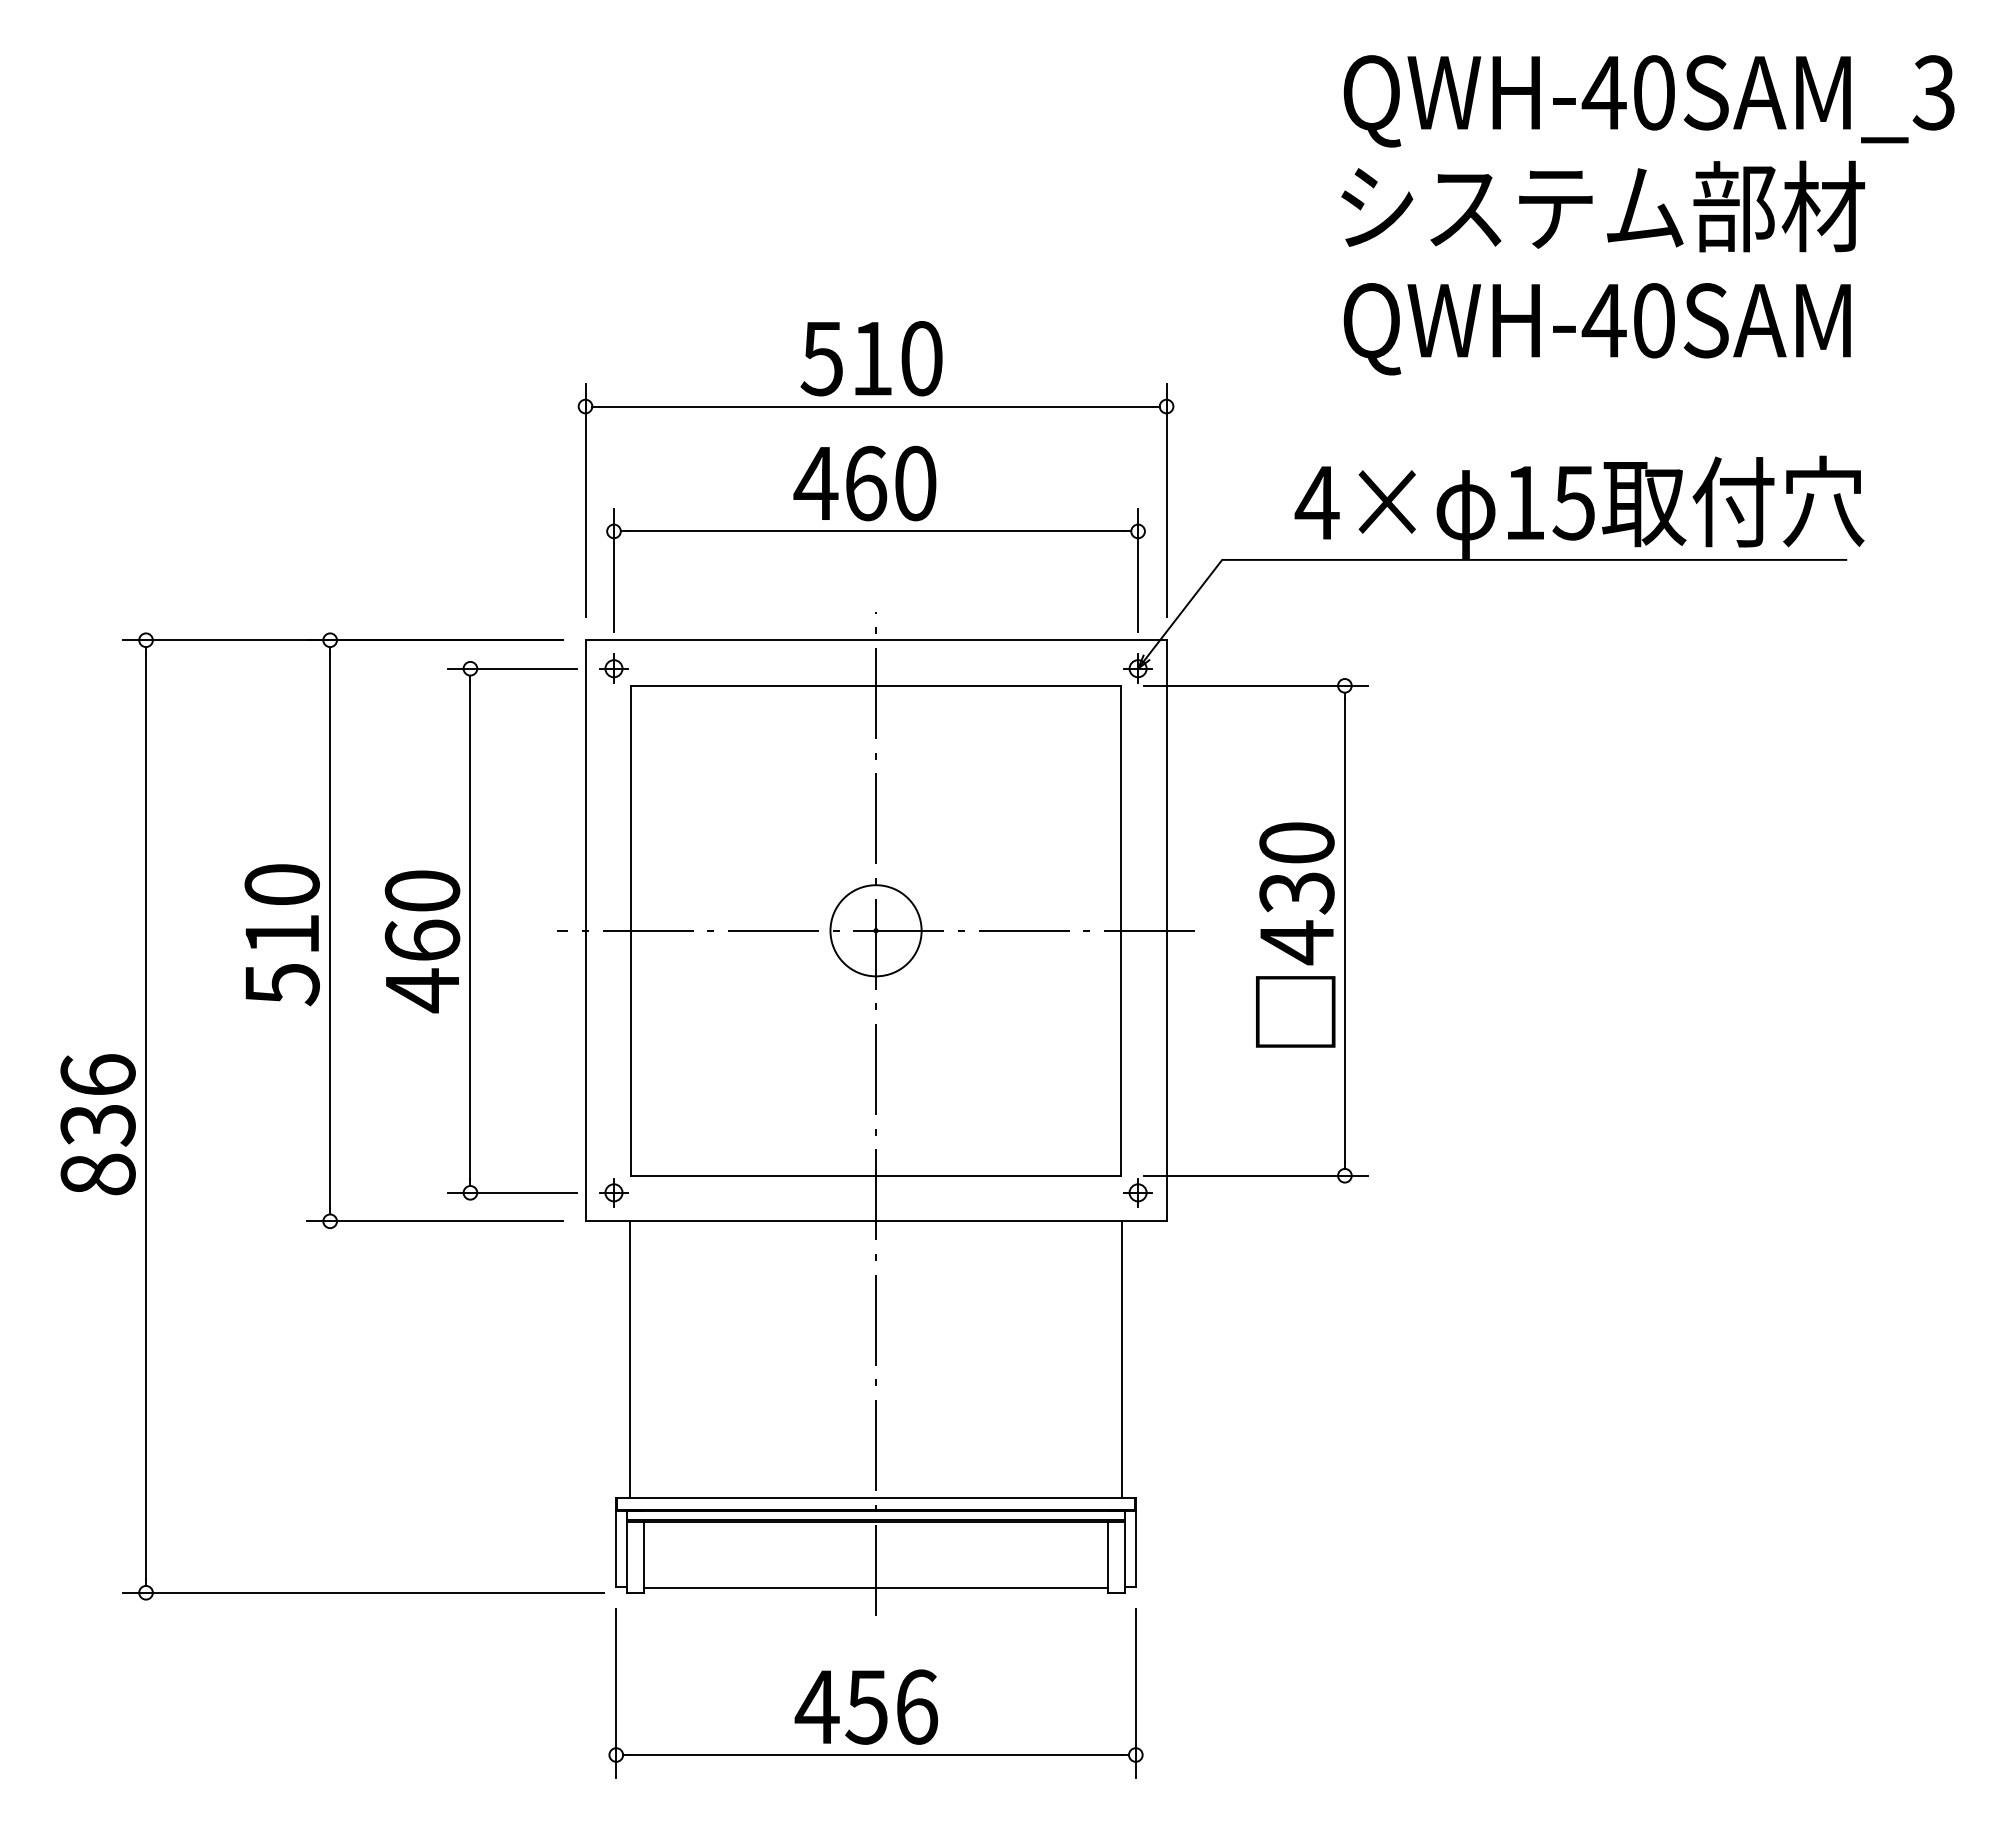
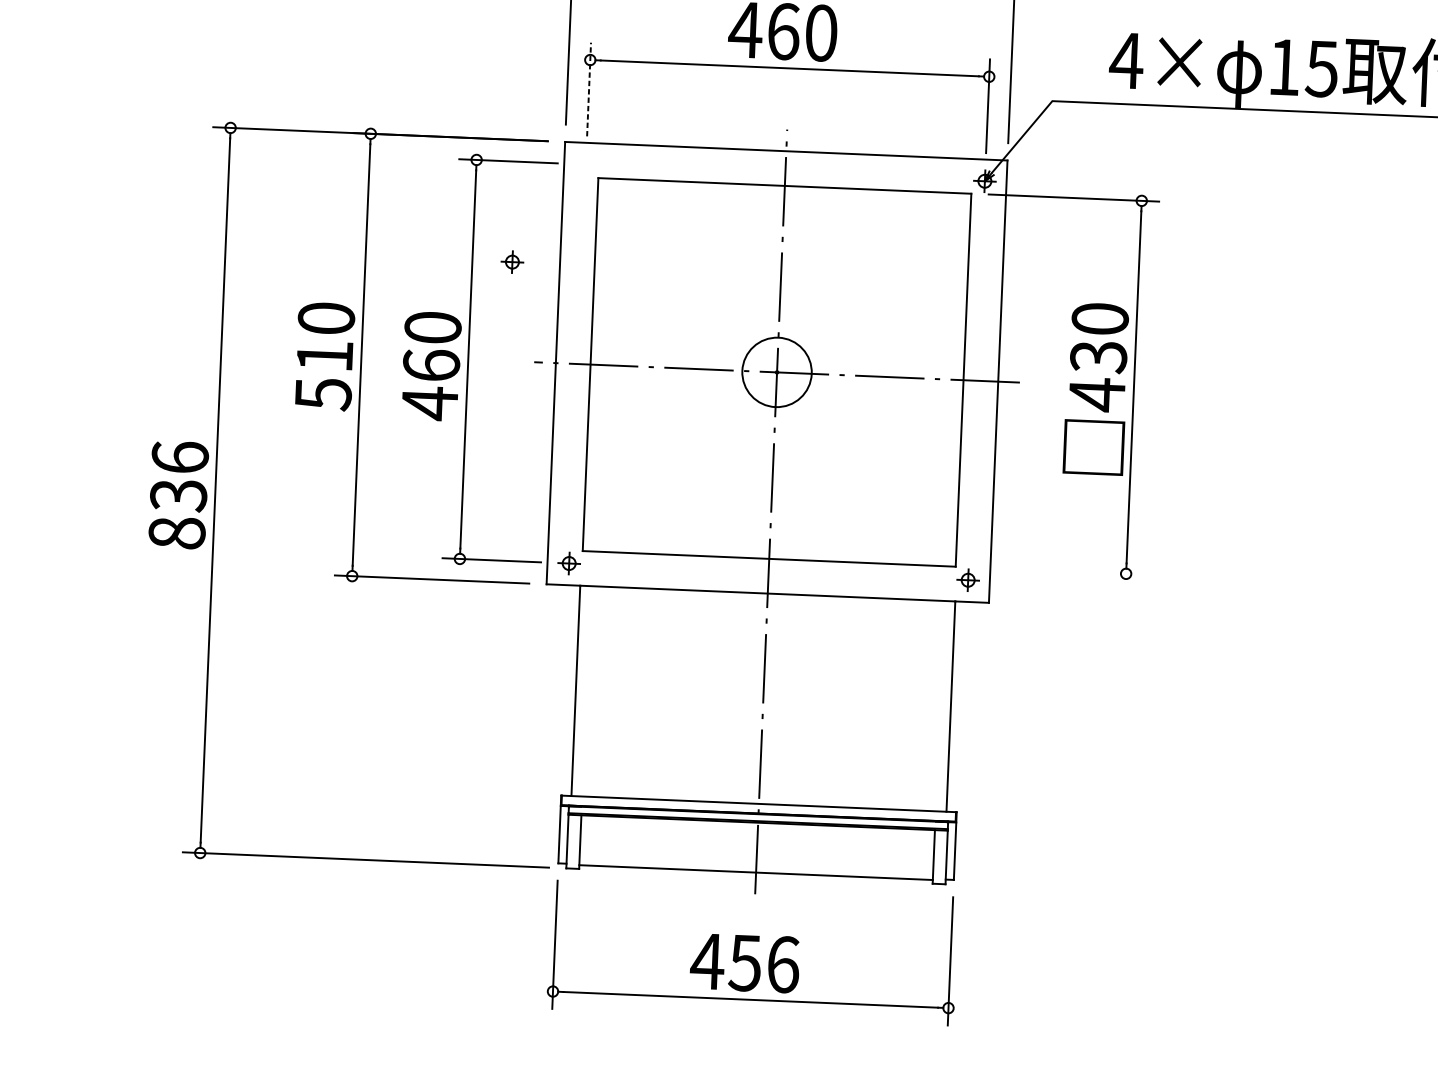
line: (614, 570) -> (589, 89), solid -> dashed
part: (613, 668) -> (512, 261), moved
line: (1255, 1175) -> (1058, 570), removed

